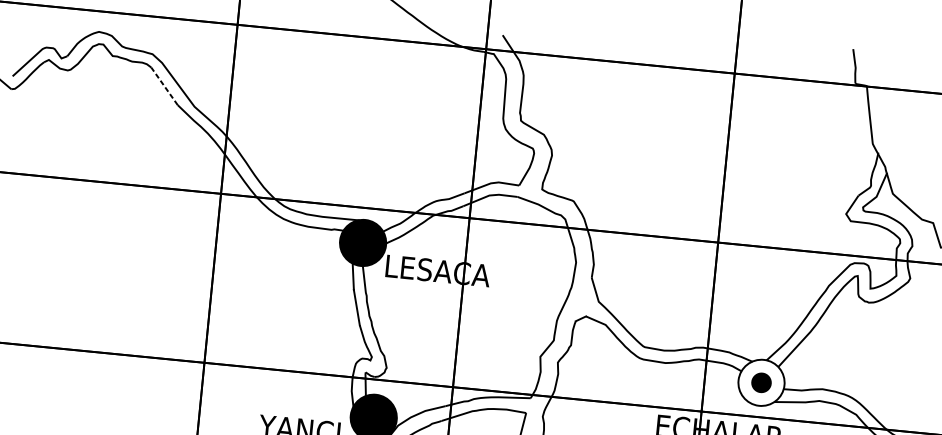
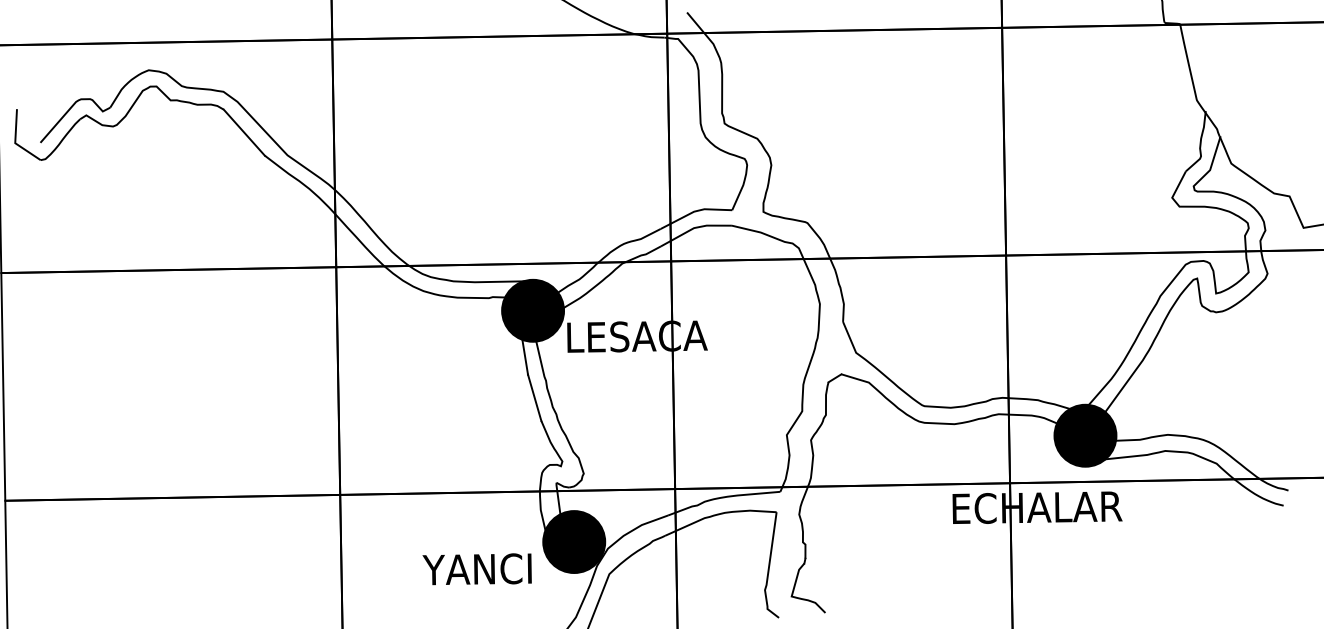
line: (164, 86) -> (244, 132), dashed -> solid
fill: (761, 382) -> (1085, 435), added

